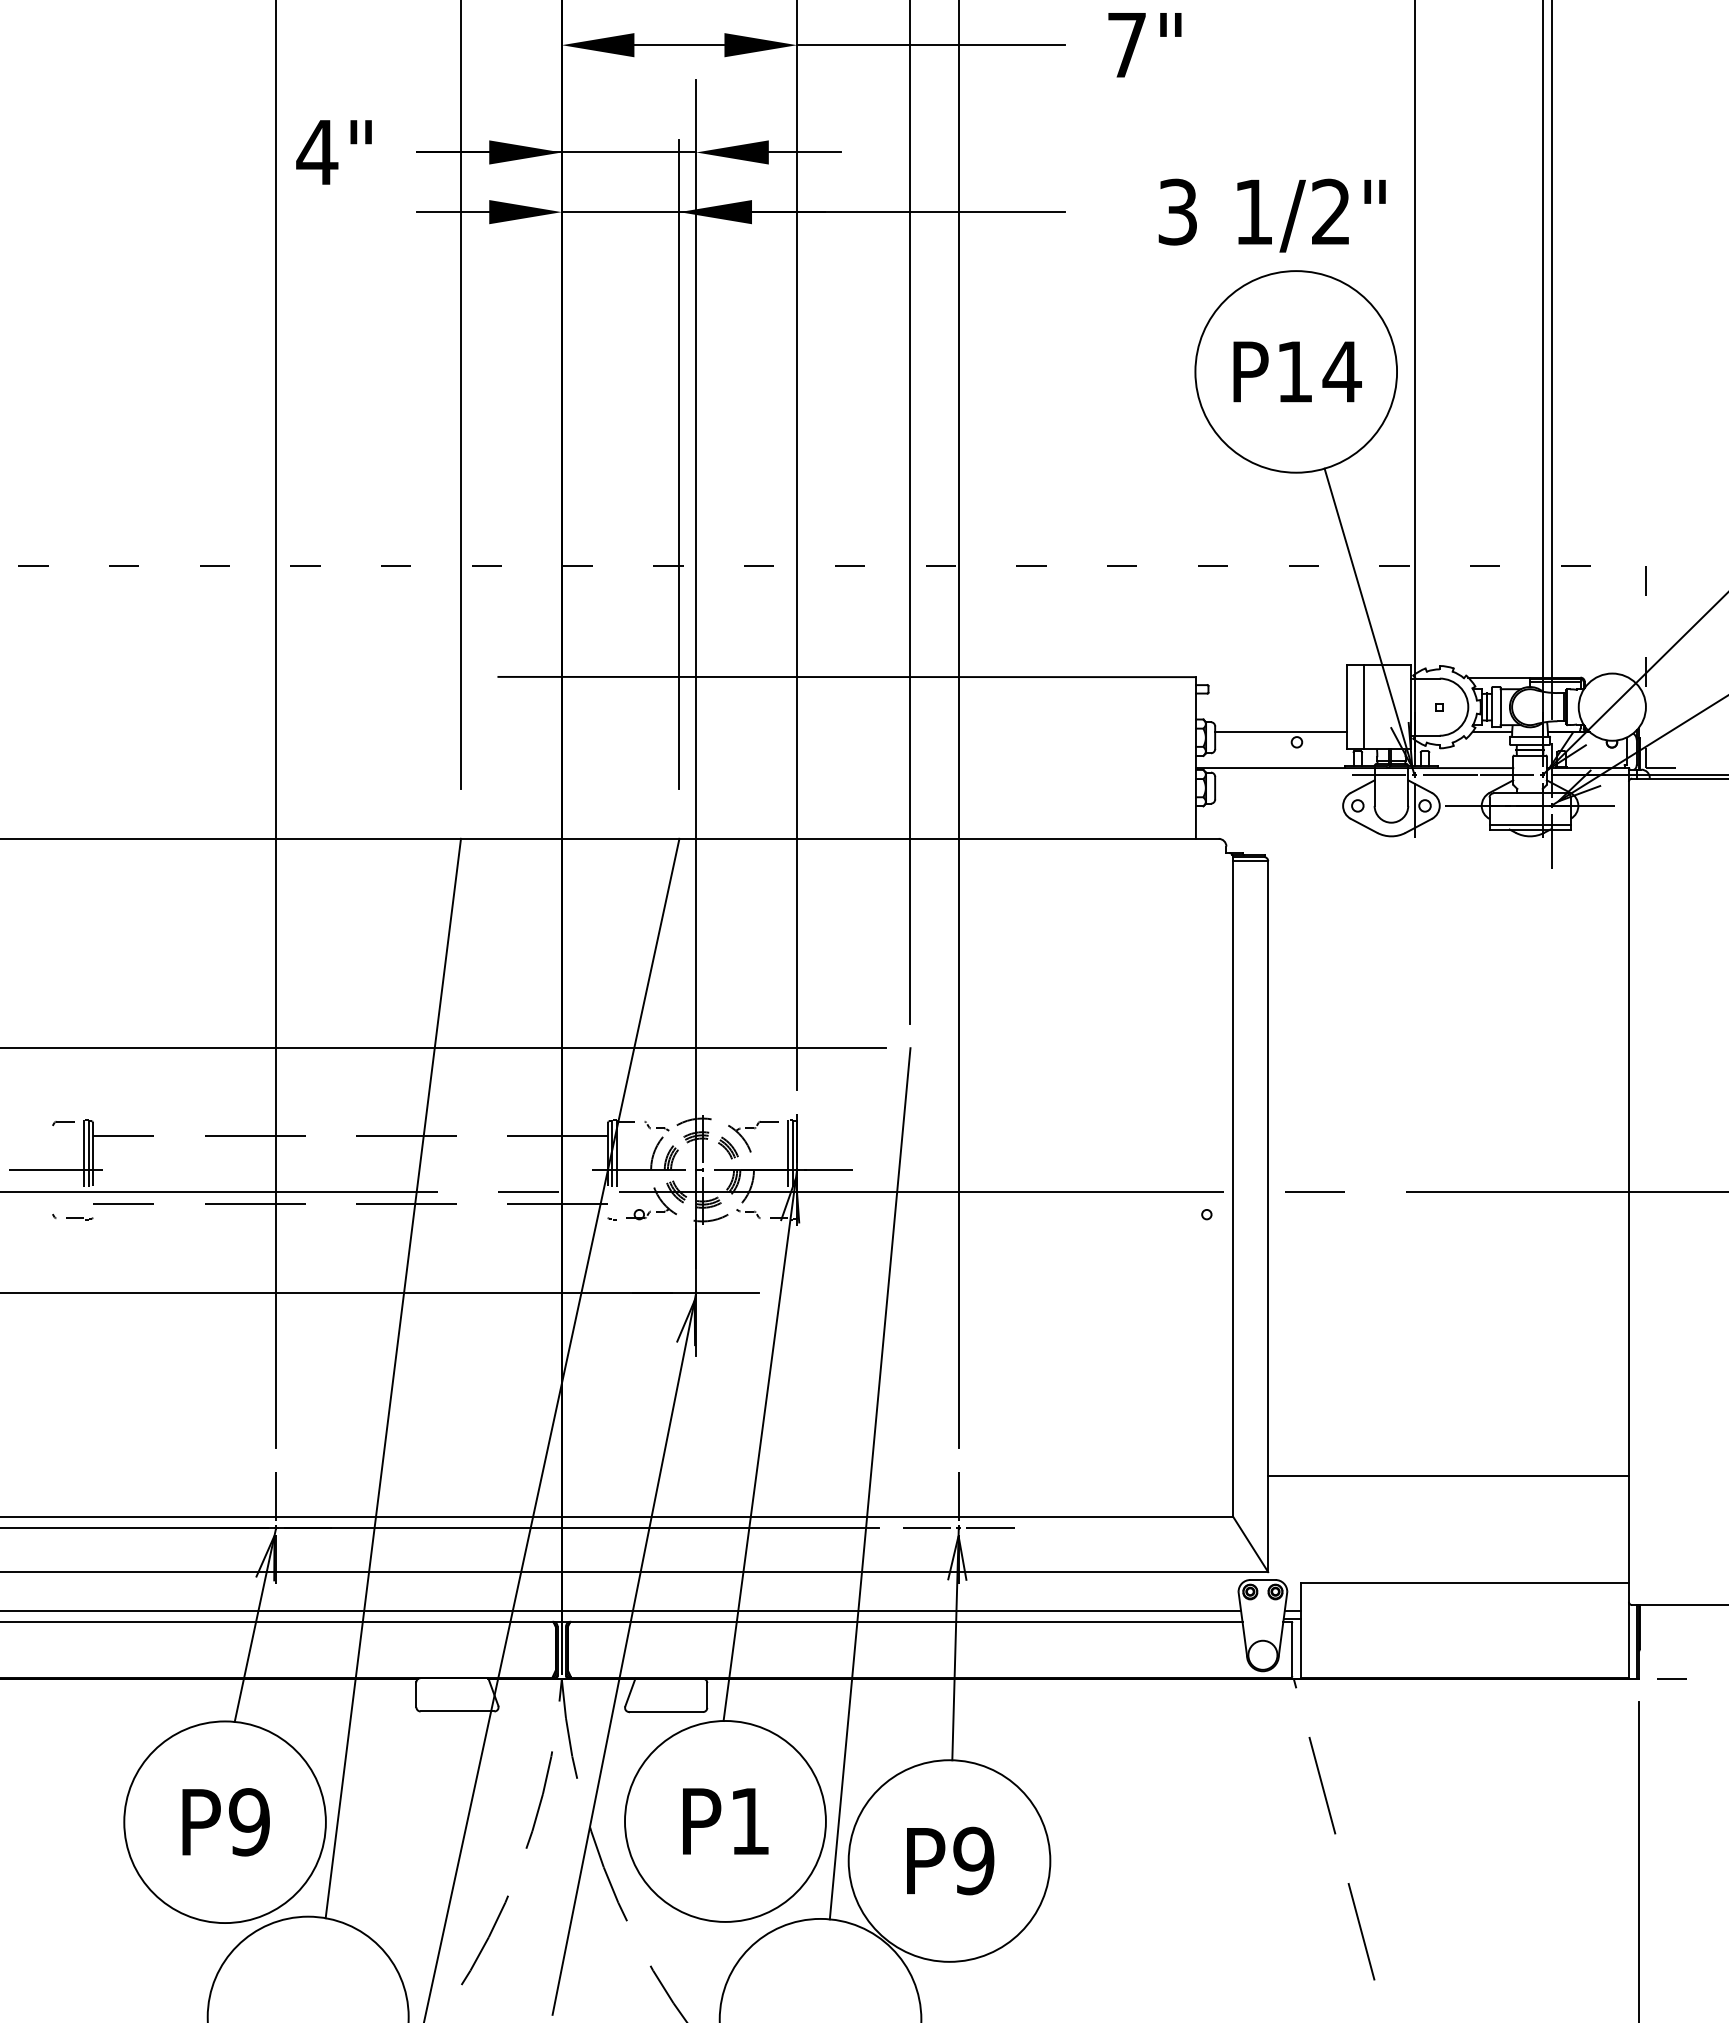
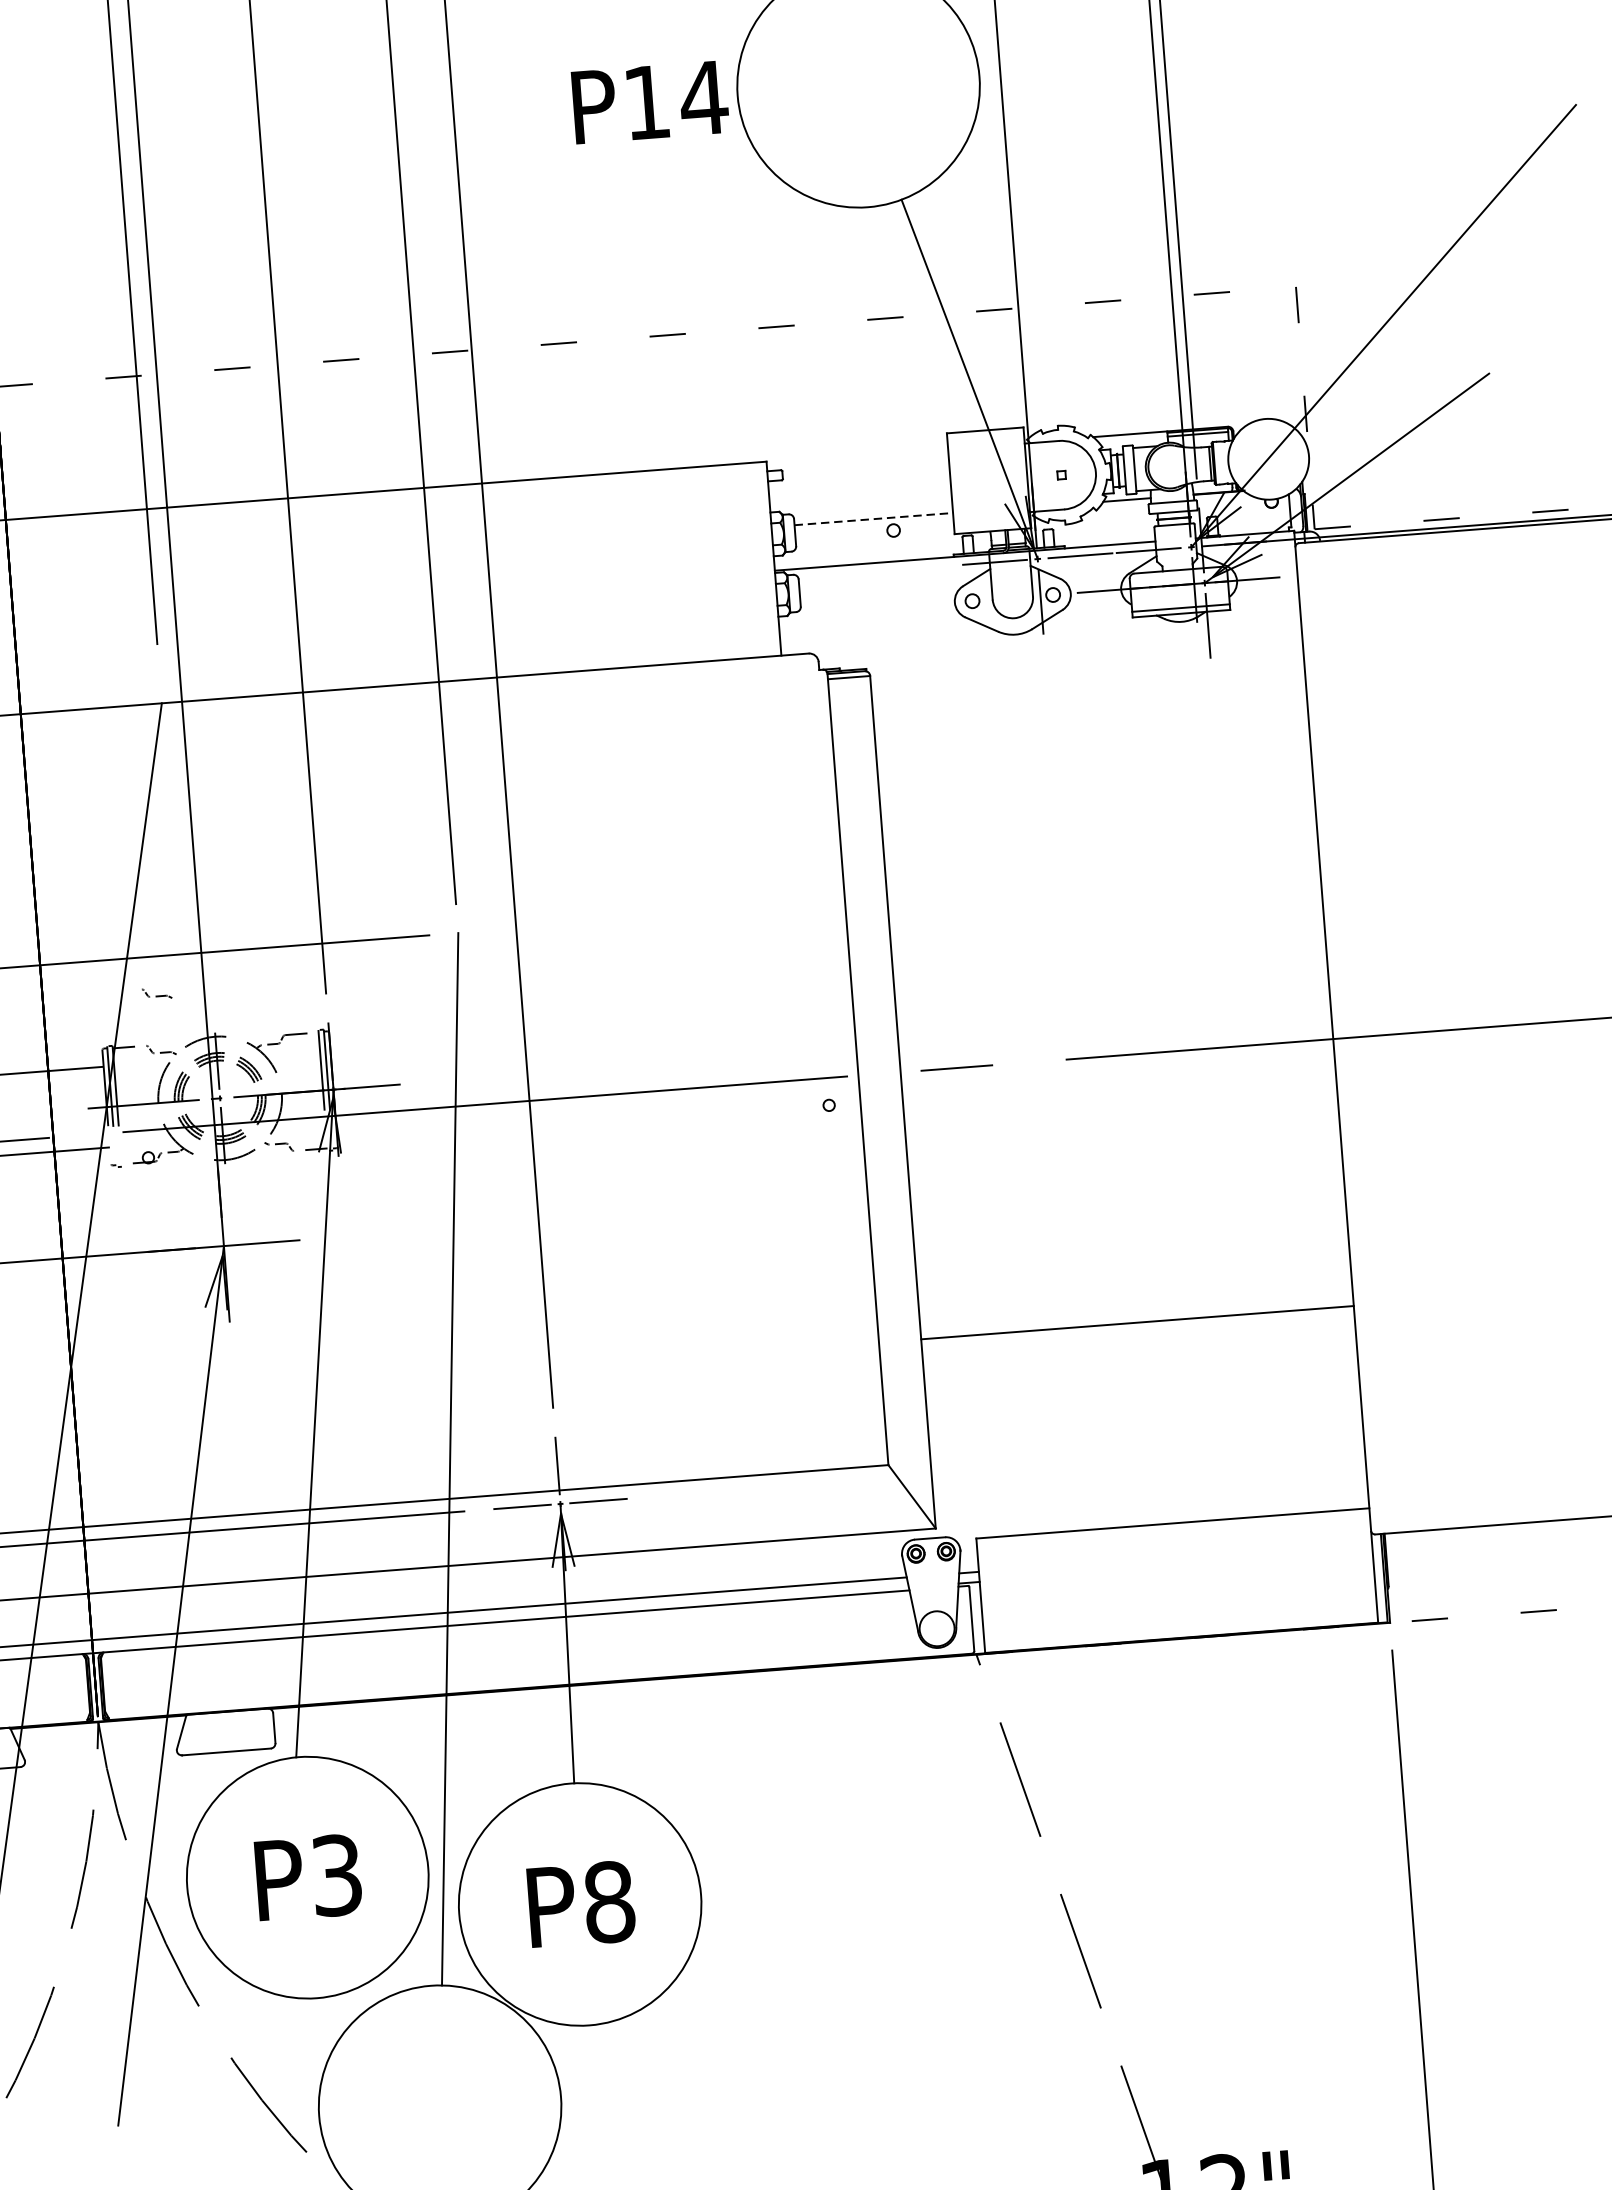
text: (1297, 371) -> (650, 101), moved
line: (1364, 707) -> (971, 482), removed
line: (1281, 731) -> (874, 518), solid -> dashed
part: (656, 1079) -> (156, 994), added
line: (1448, 1476) -> (1137, 1322), moved
text: (749, 1821) -> (336, 1875), P1 -> P3
text: (973, 1860) -> (608, 1901), P9 -> P8

